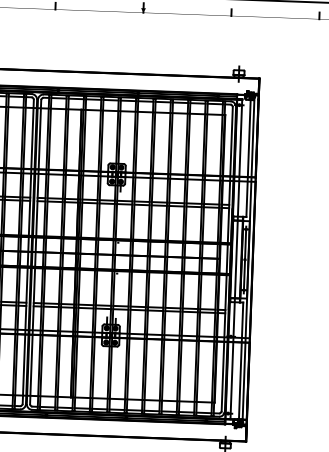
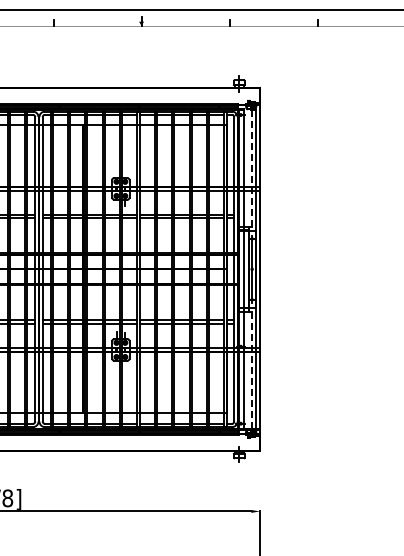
line: (248, 157) -> (251, 167), solid -> dashed
line: (240, 360) -> (251, 370), solid -> dashed

